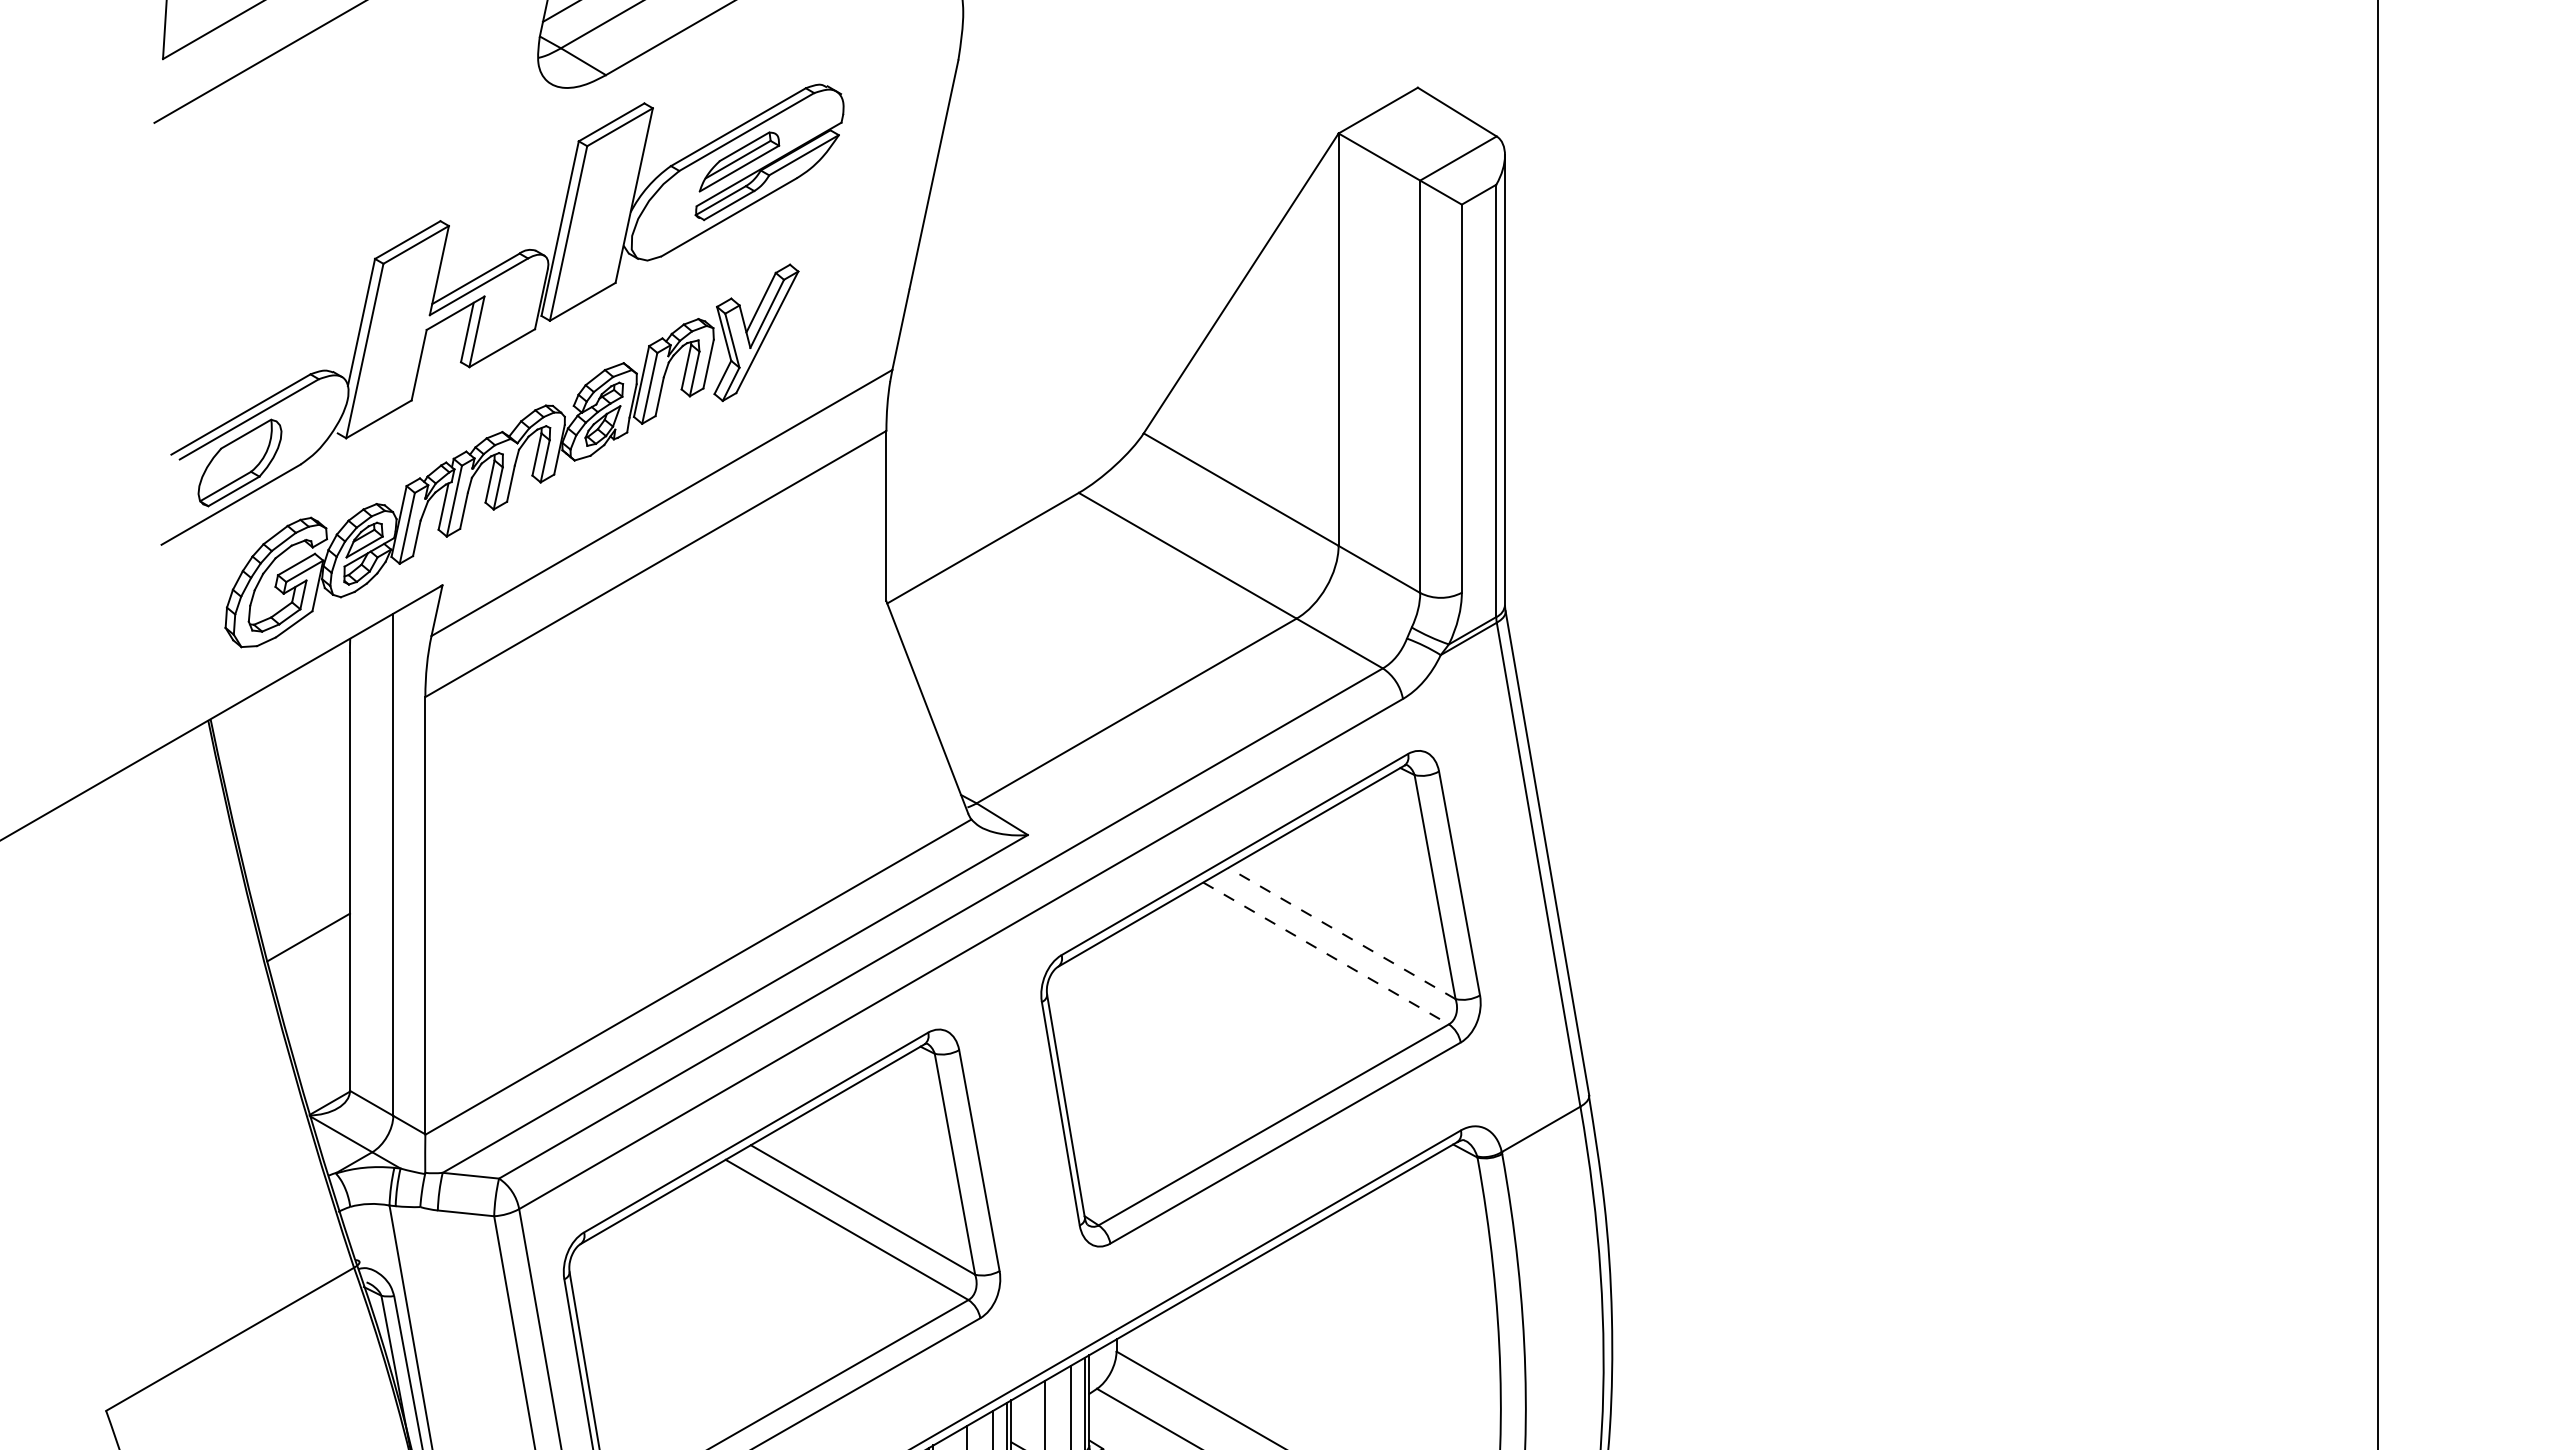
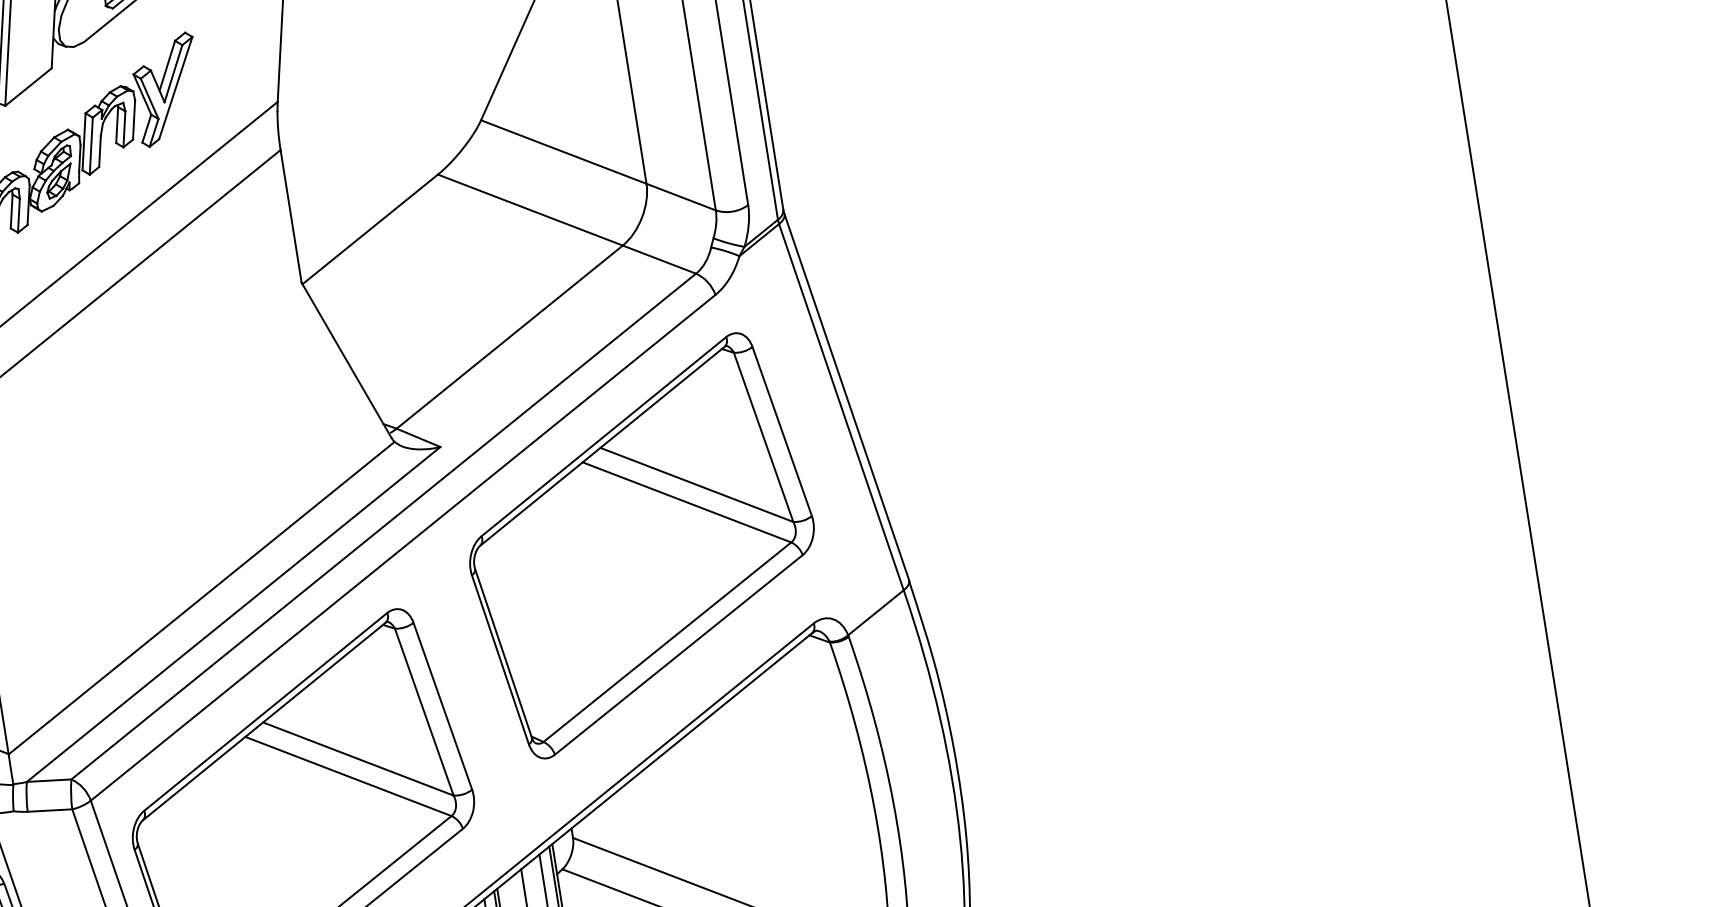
line: (1341, 933) -> (696, 484), dashed -> solid
line: (1326, 953) -> (687, 502), dashed -> solid

